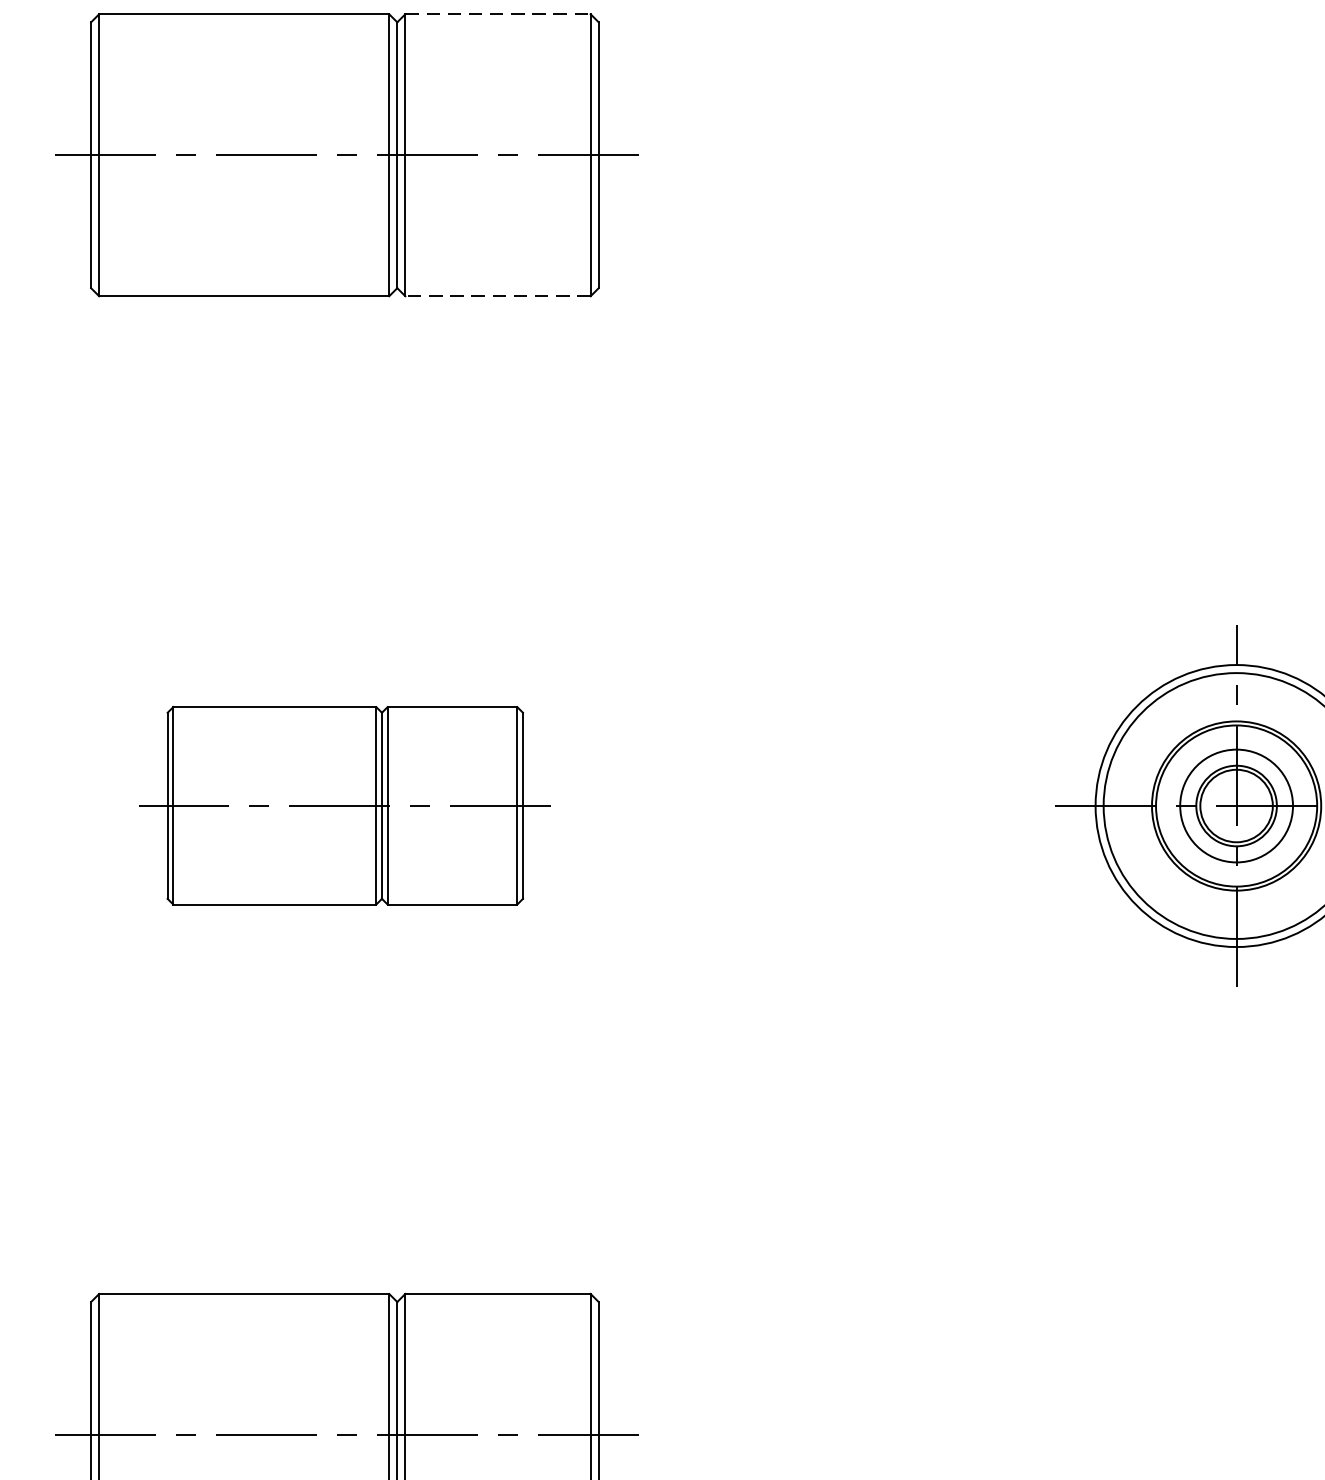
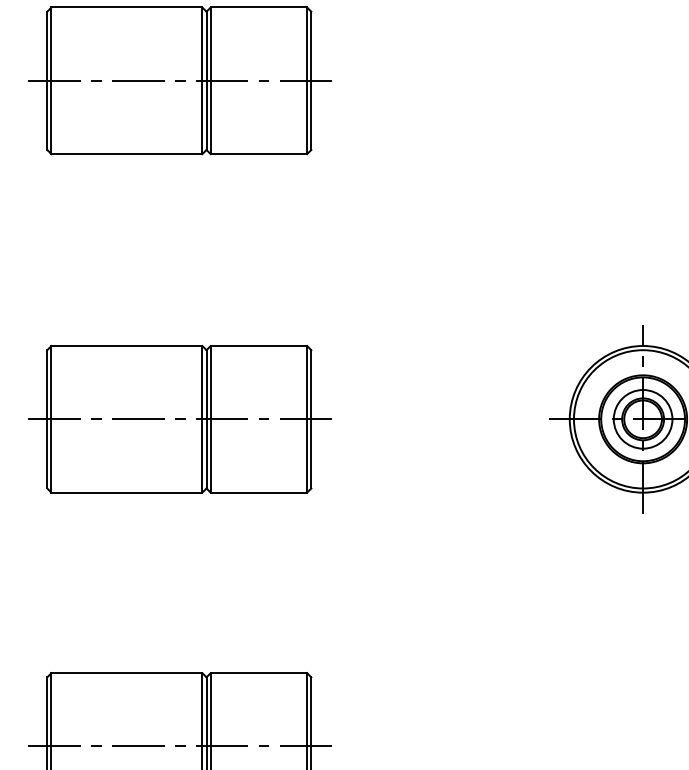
line: (499, 14) -> (259, 7), dashed -> solid
line: (497, 296) -> (258, 154), dashed -> solid
part: (345, 804) -> (179, 418), size x1.43

